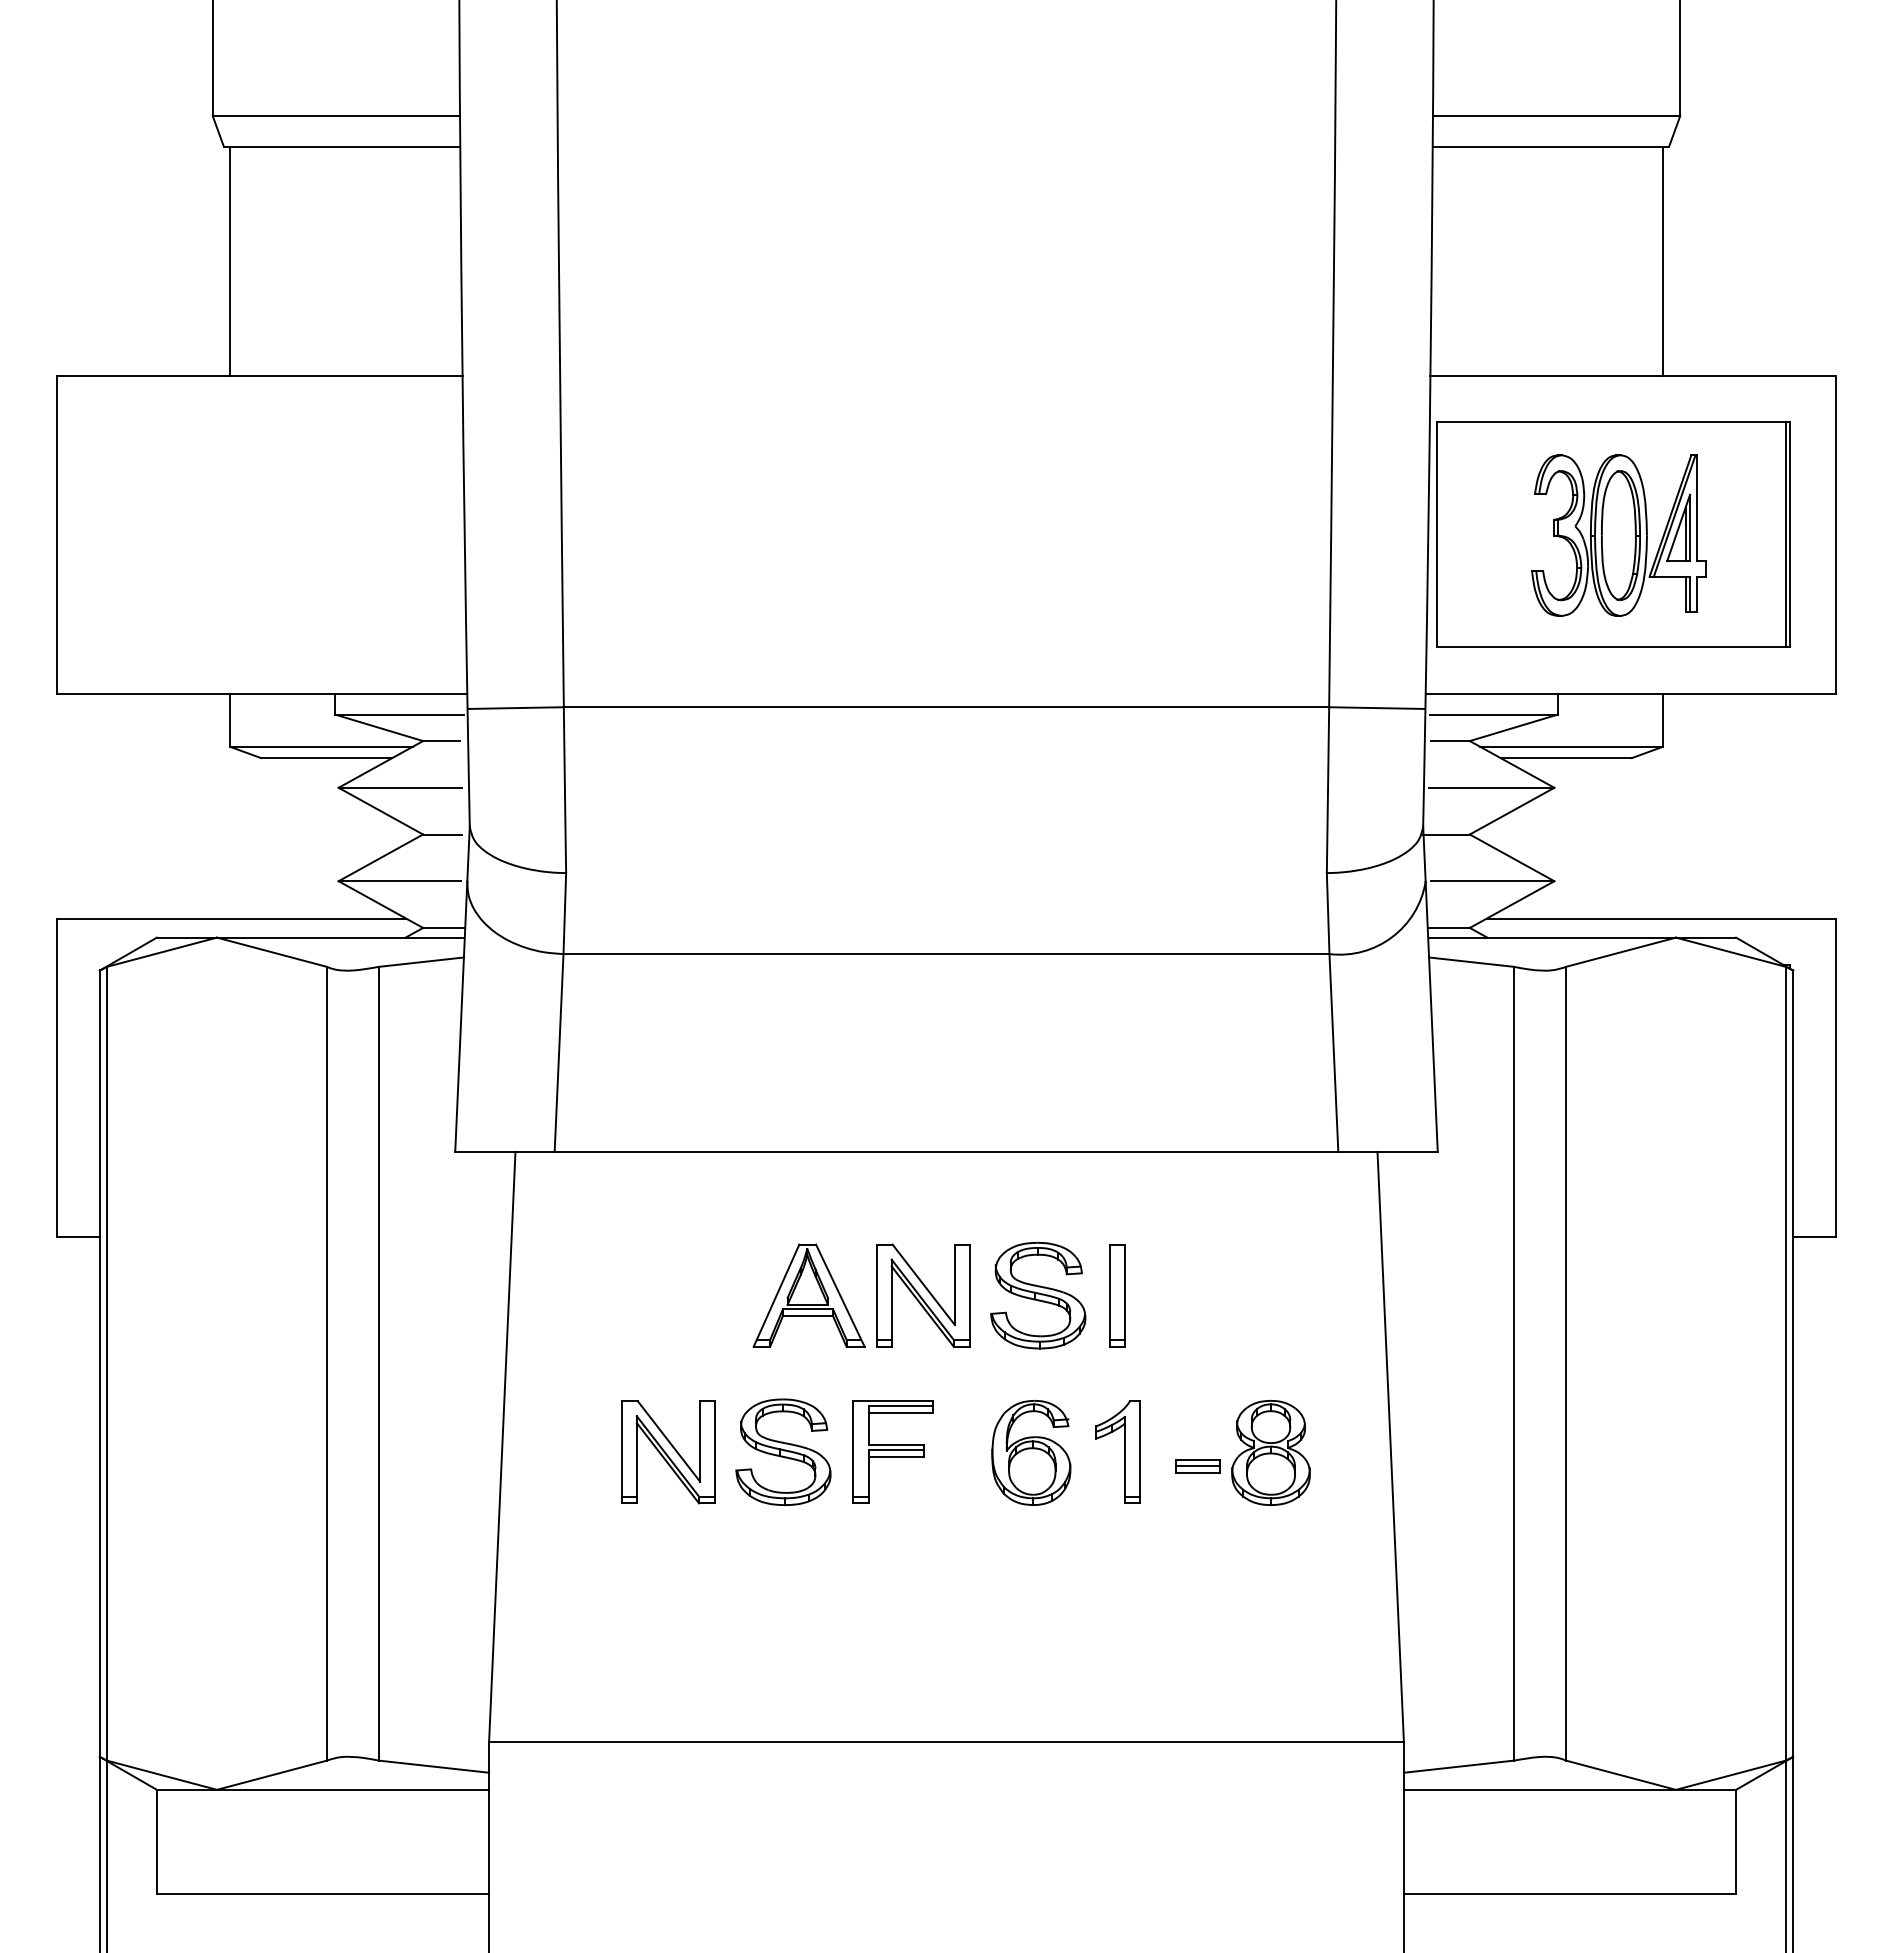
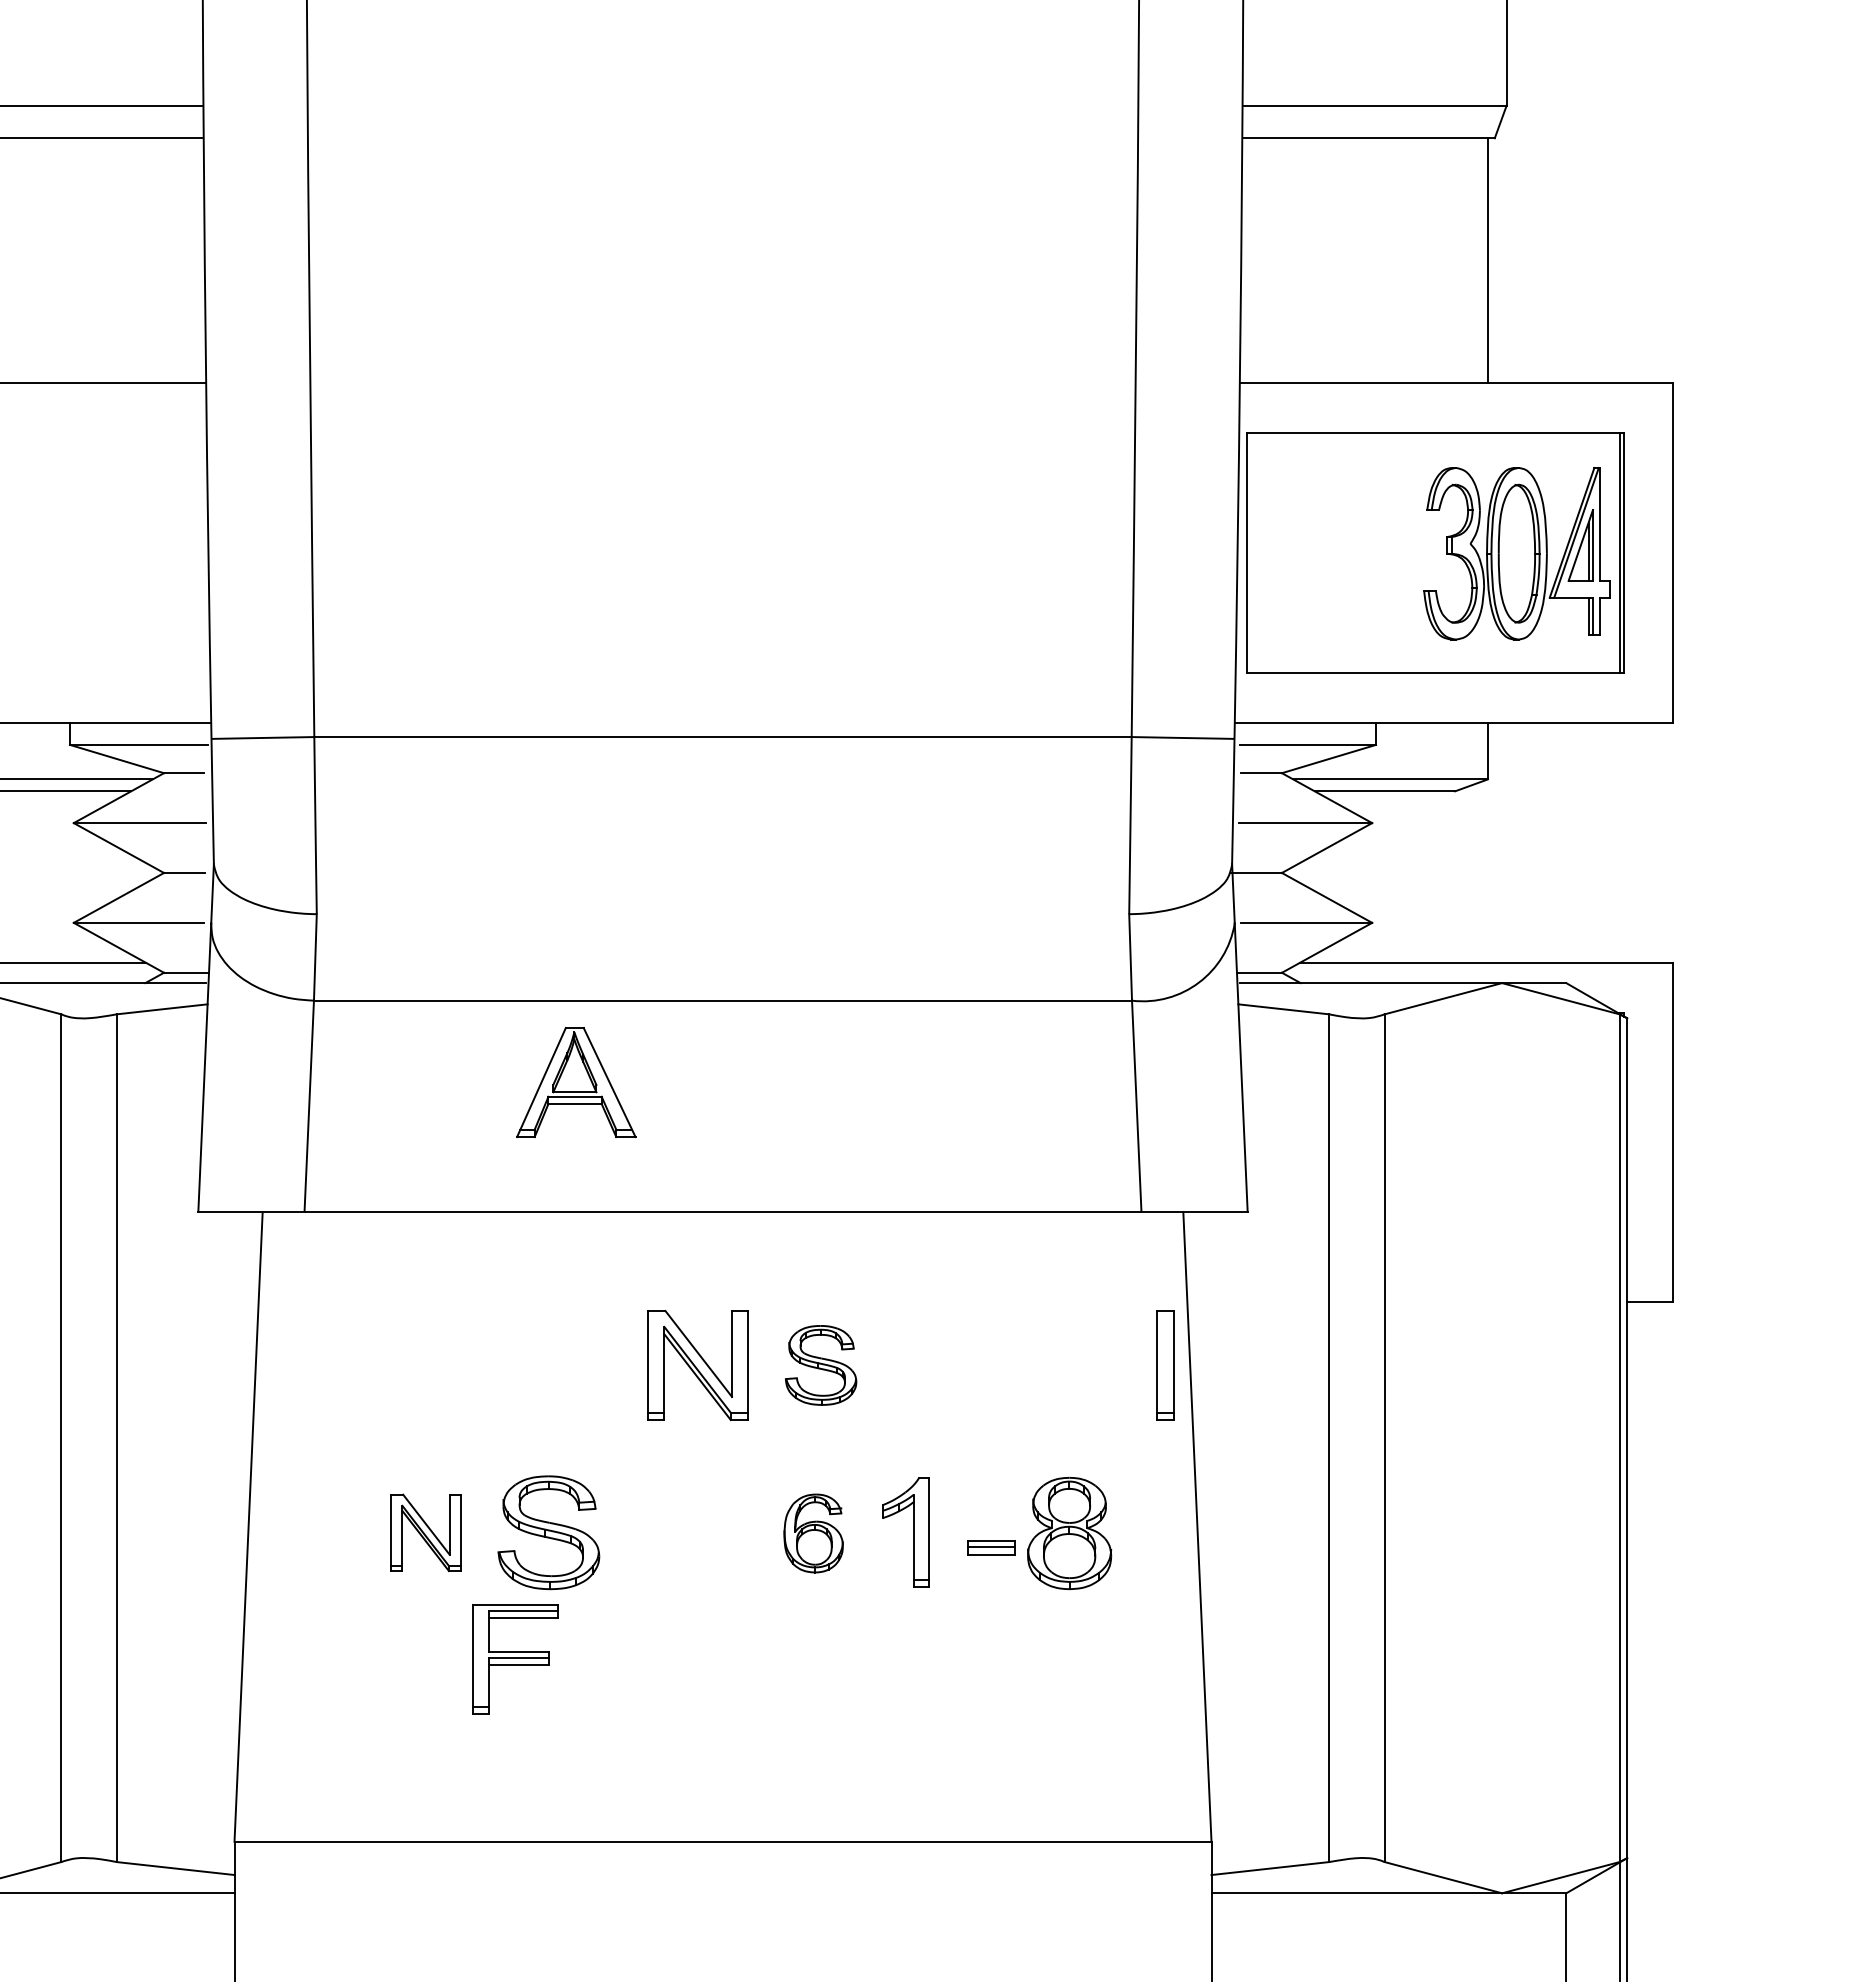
part: (1618, 535) -> (1516, 553), moved
part: (808, 1295) -> (575, 1082), moved
part: (1038, 1295) -> (821, 1365), size x0.7
part: (1117, 1295) -> (1165, 1365), moved
part: (892, 1451) -> (514, 1659), moved
part: (668, 1452) -> (426, 1532), size x0.7
part: (1031, 1452) -> (813, 1532), size x0.7

